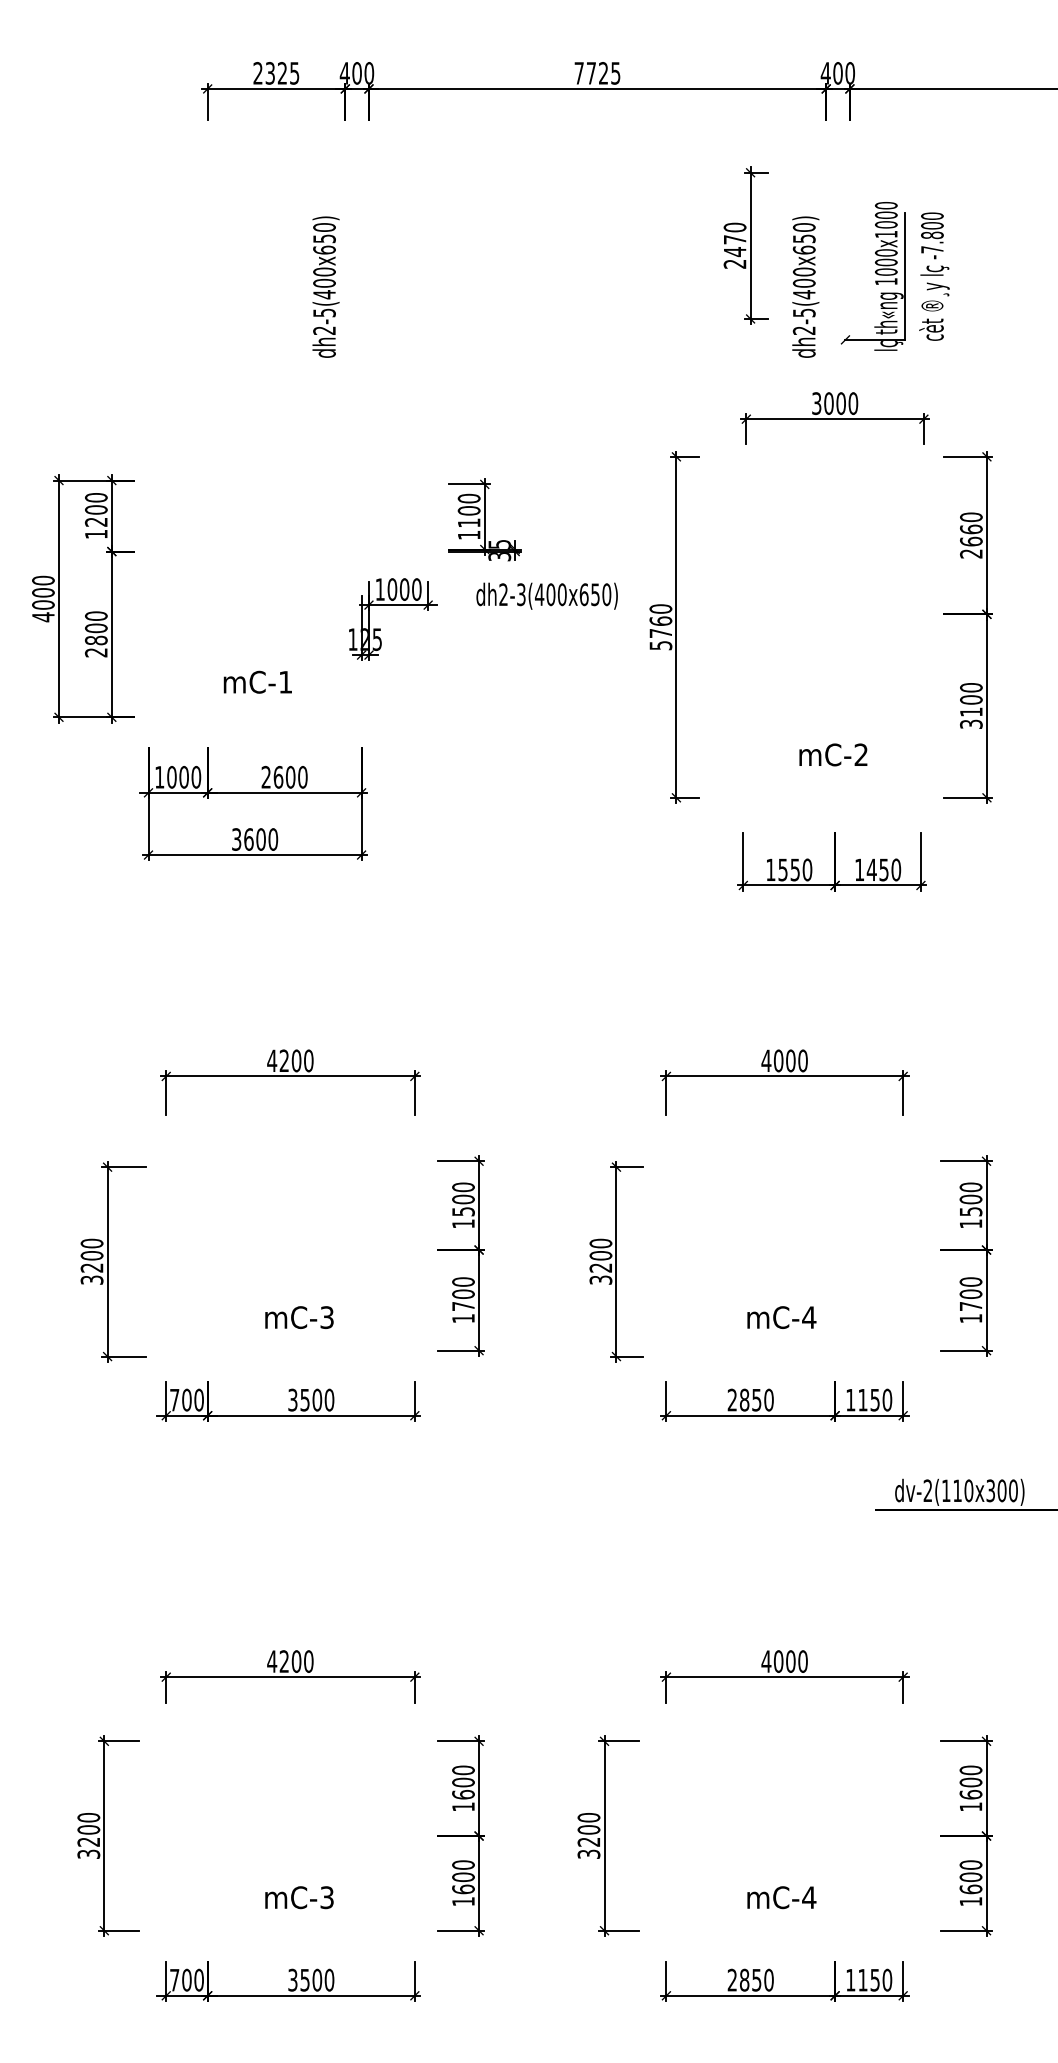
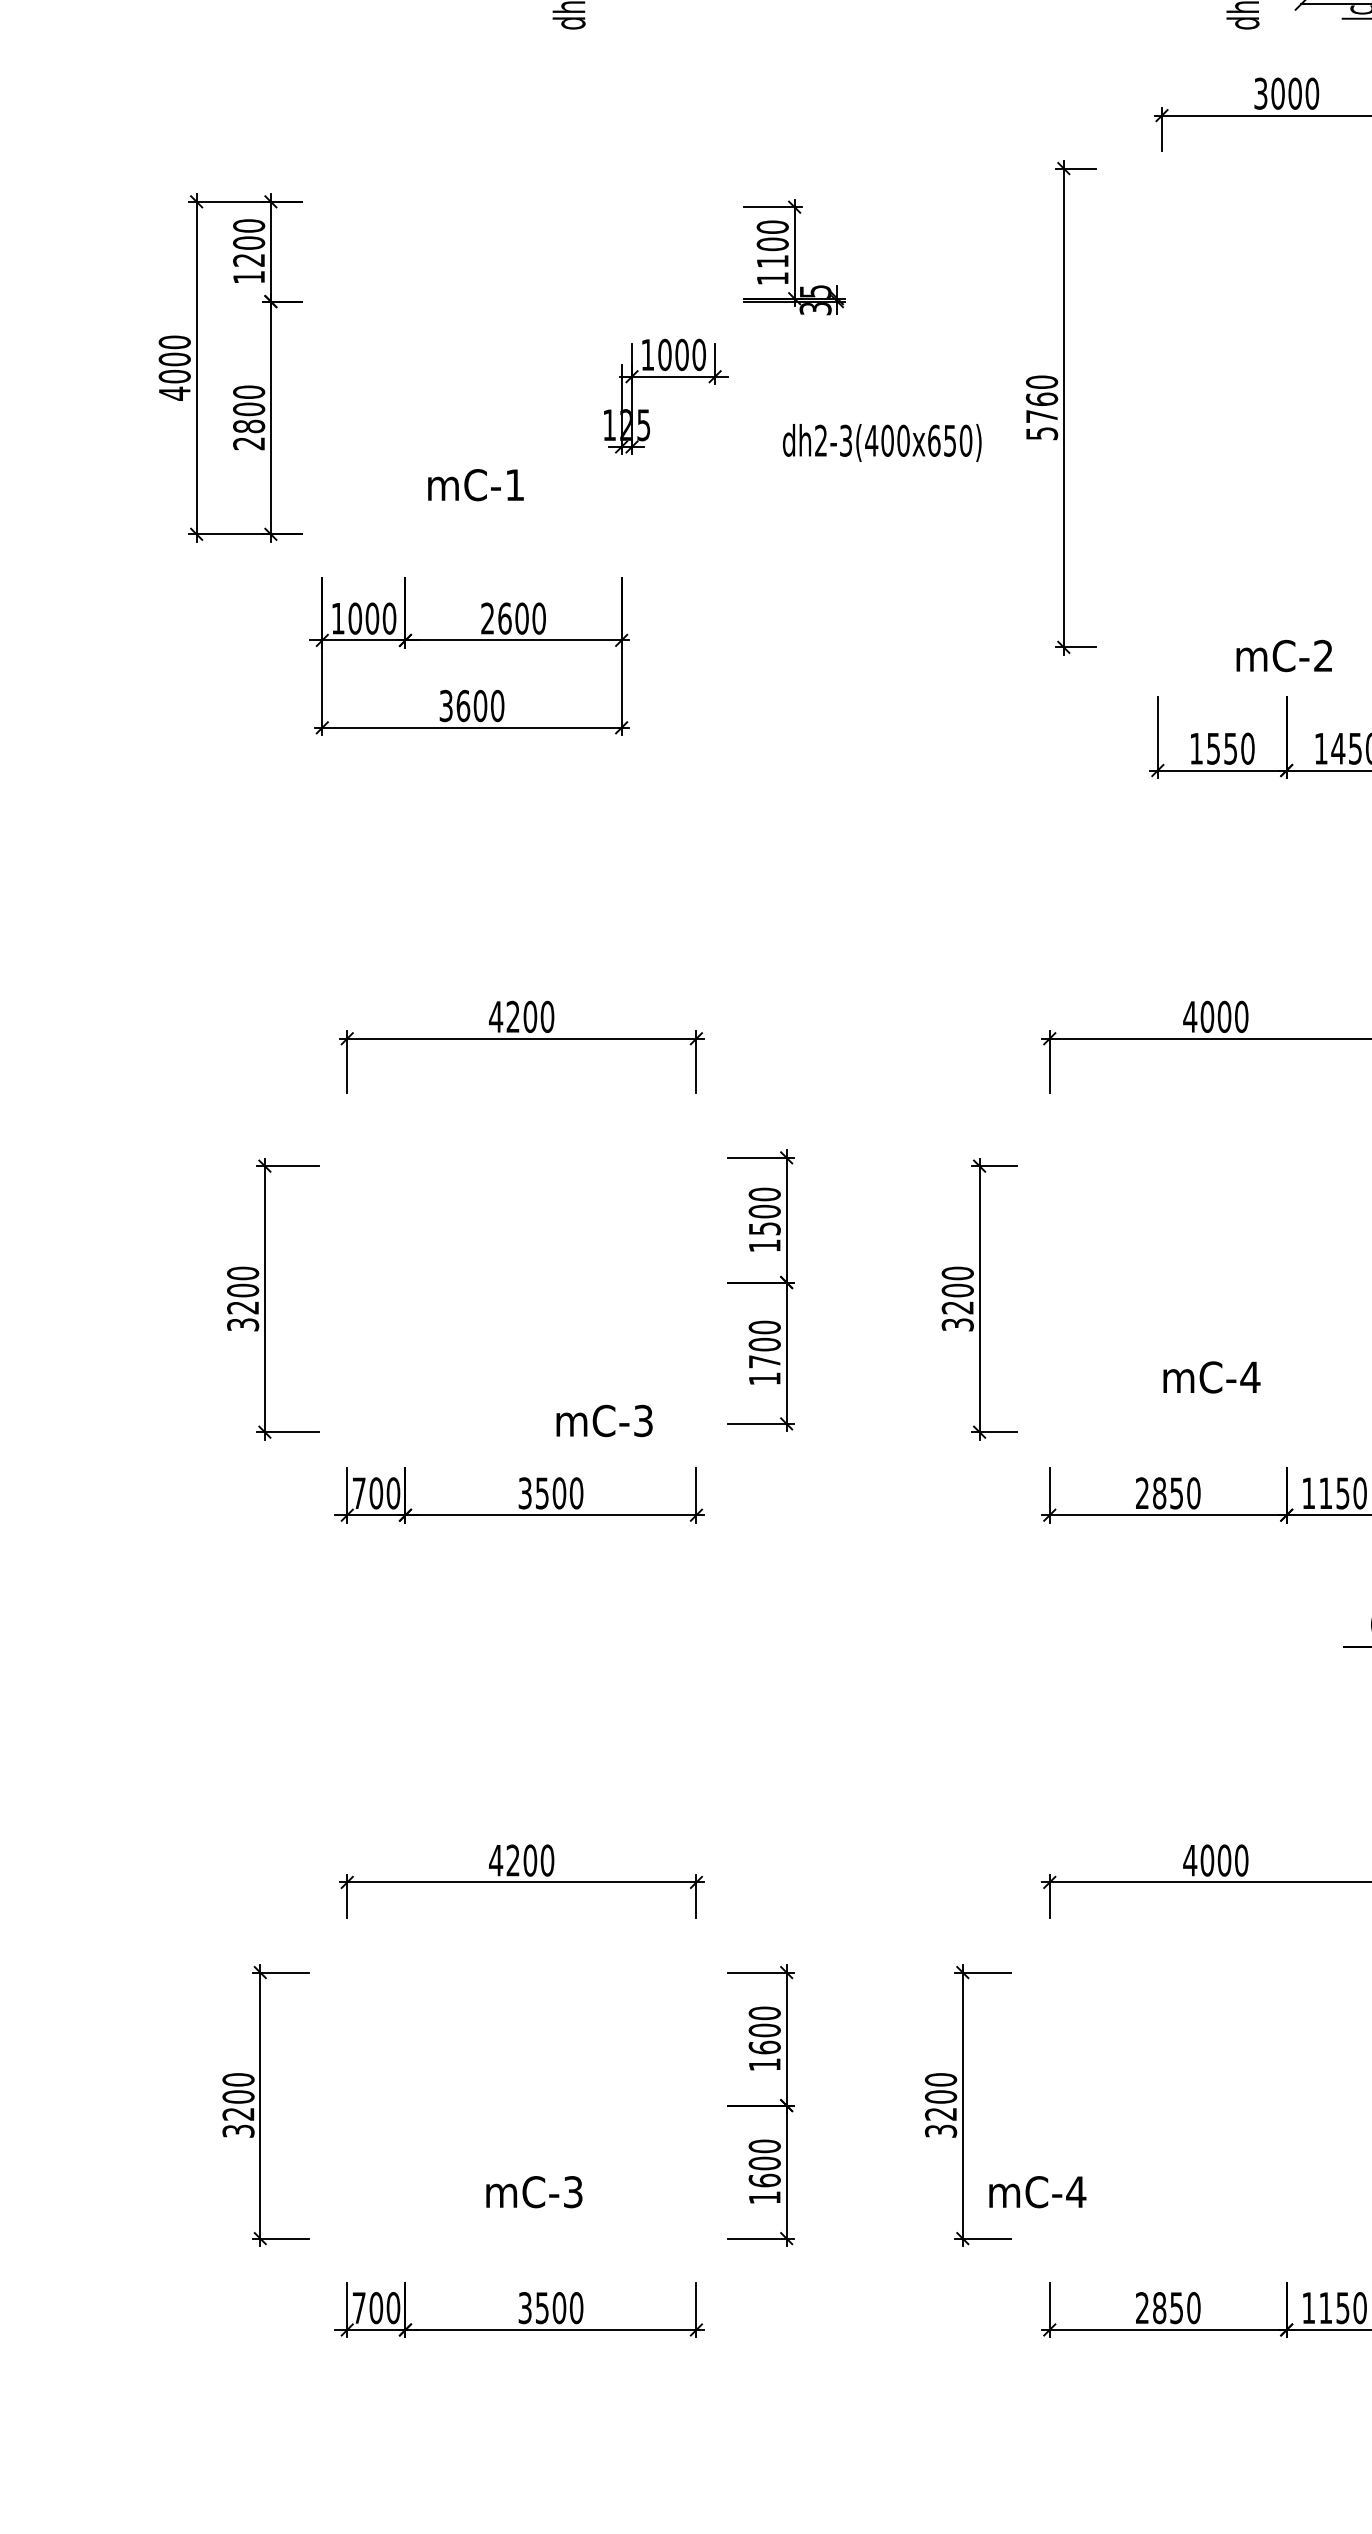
text: (546, 595) -> (881, 441), moved
text: (833, 754) -> (1284, 655), moved
text: (299, 1317) -> (604, 1420), moved
text: (781, 1897) -> (1037, 2191), moved

